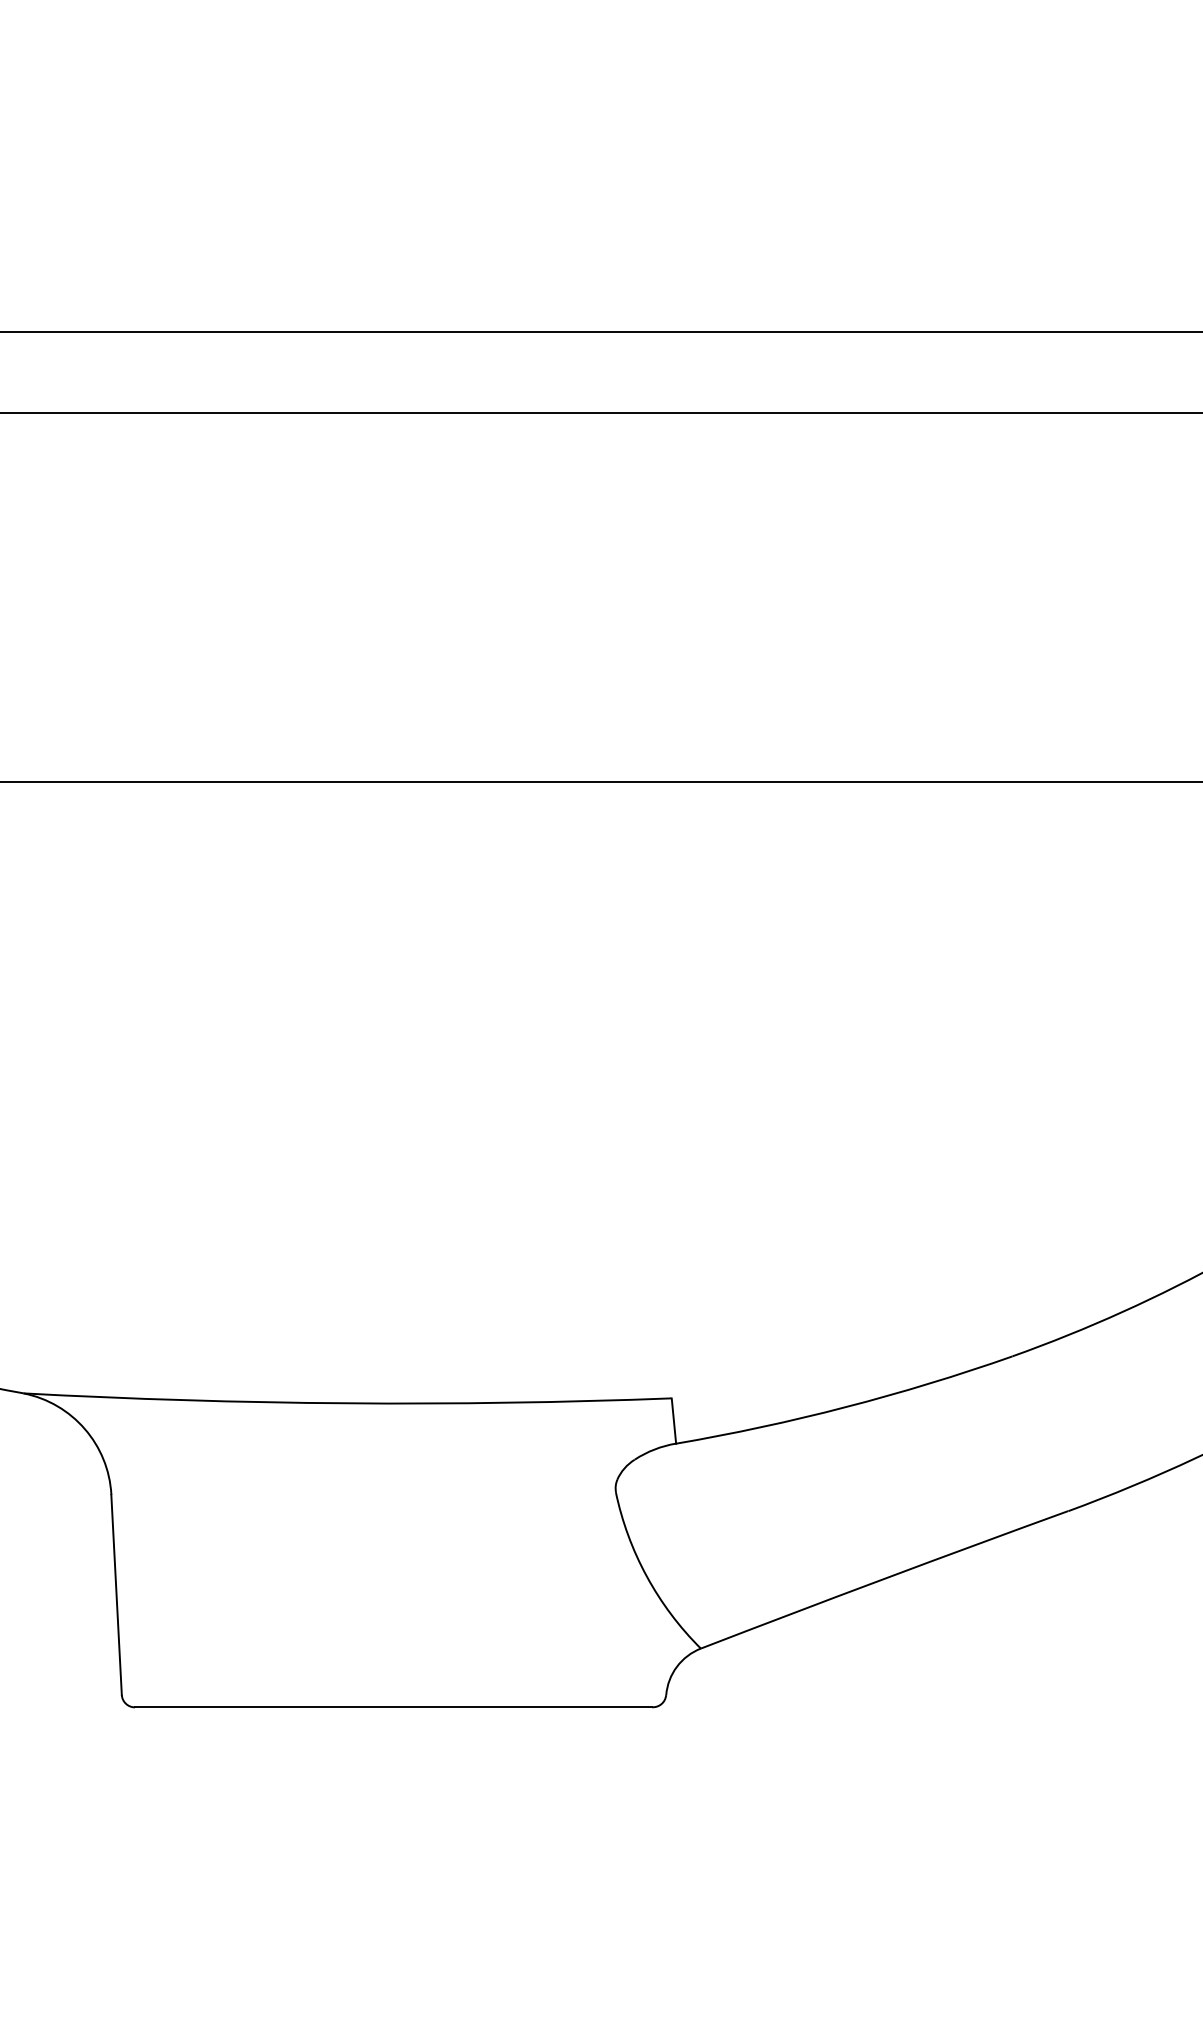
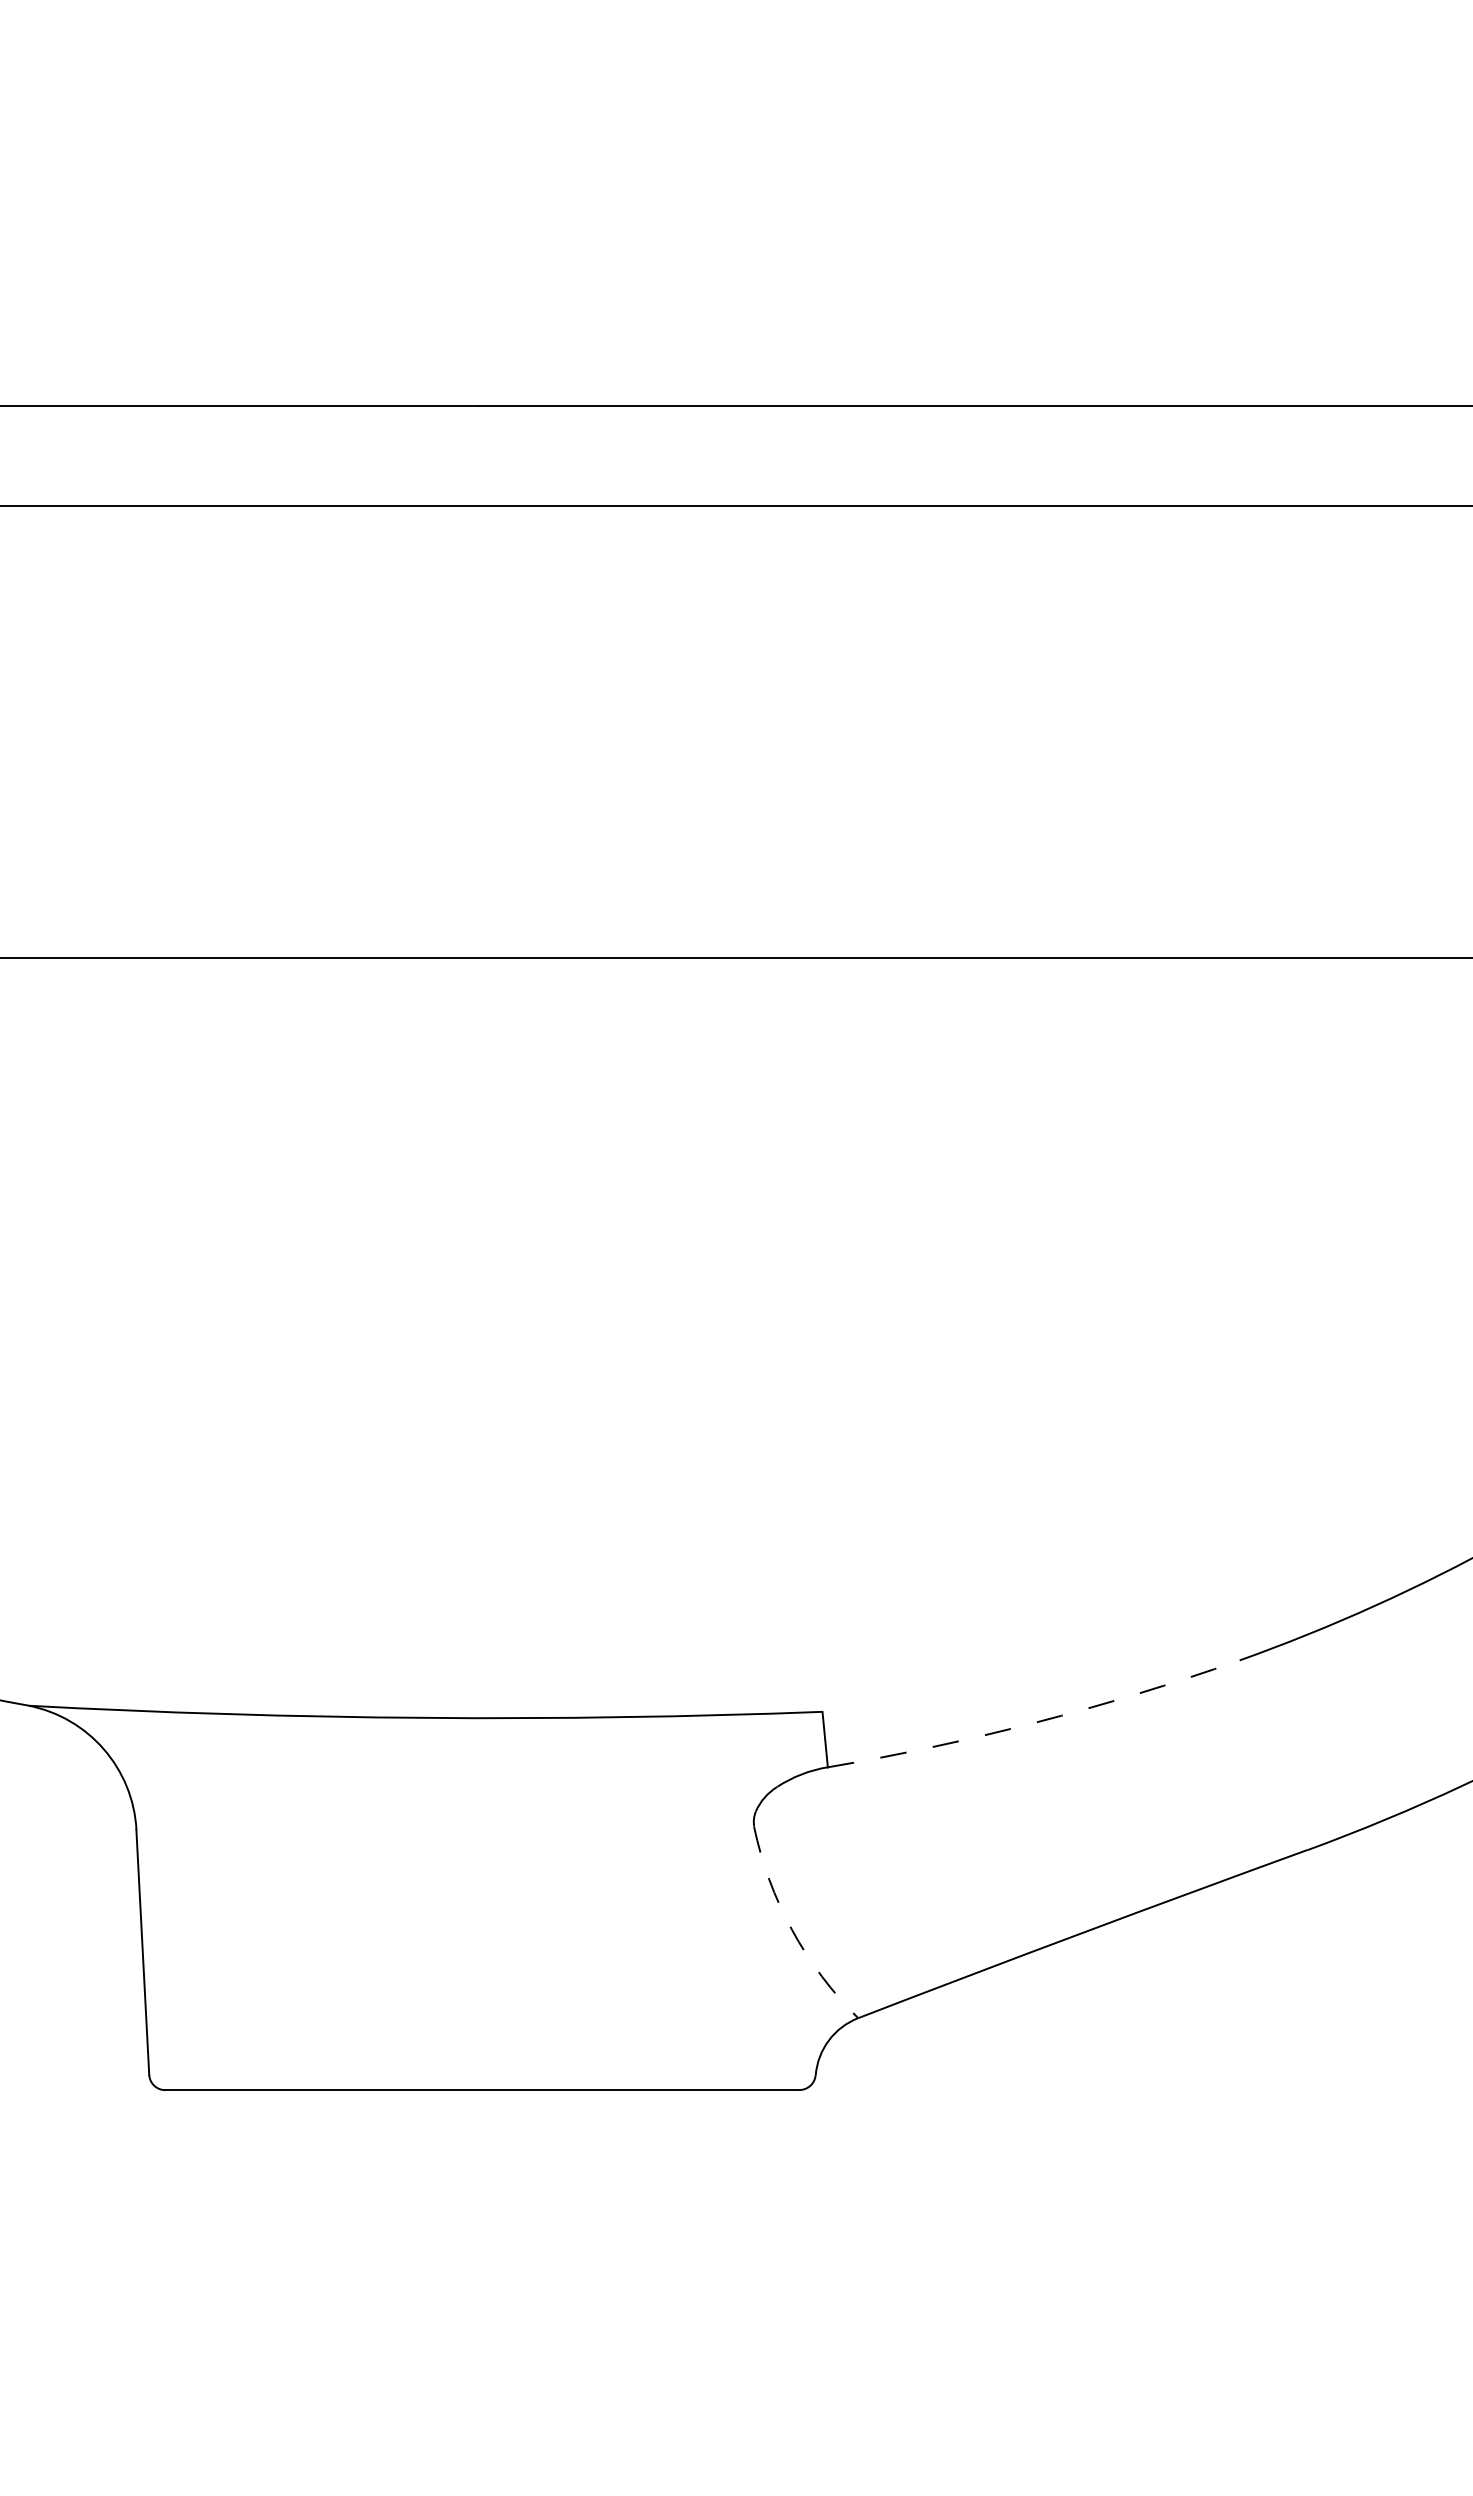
arc: (845, 1407) -> (1035, 1722), solid -> dashed
arc: (647, 1576) -> (792, 1930), solid -> dashed

